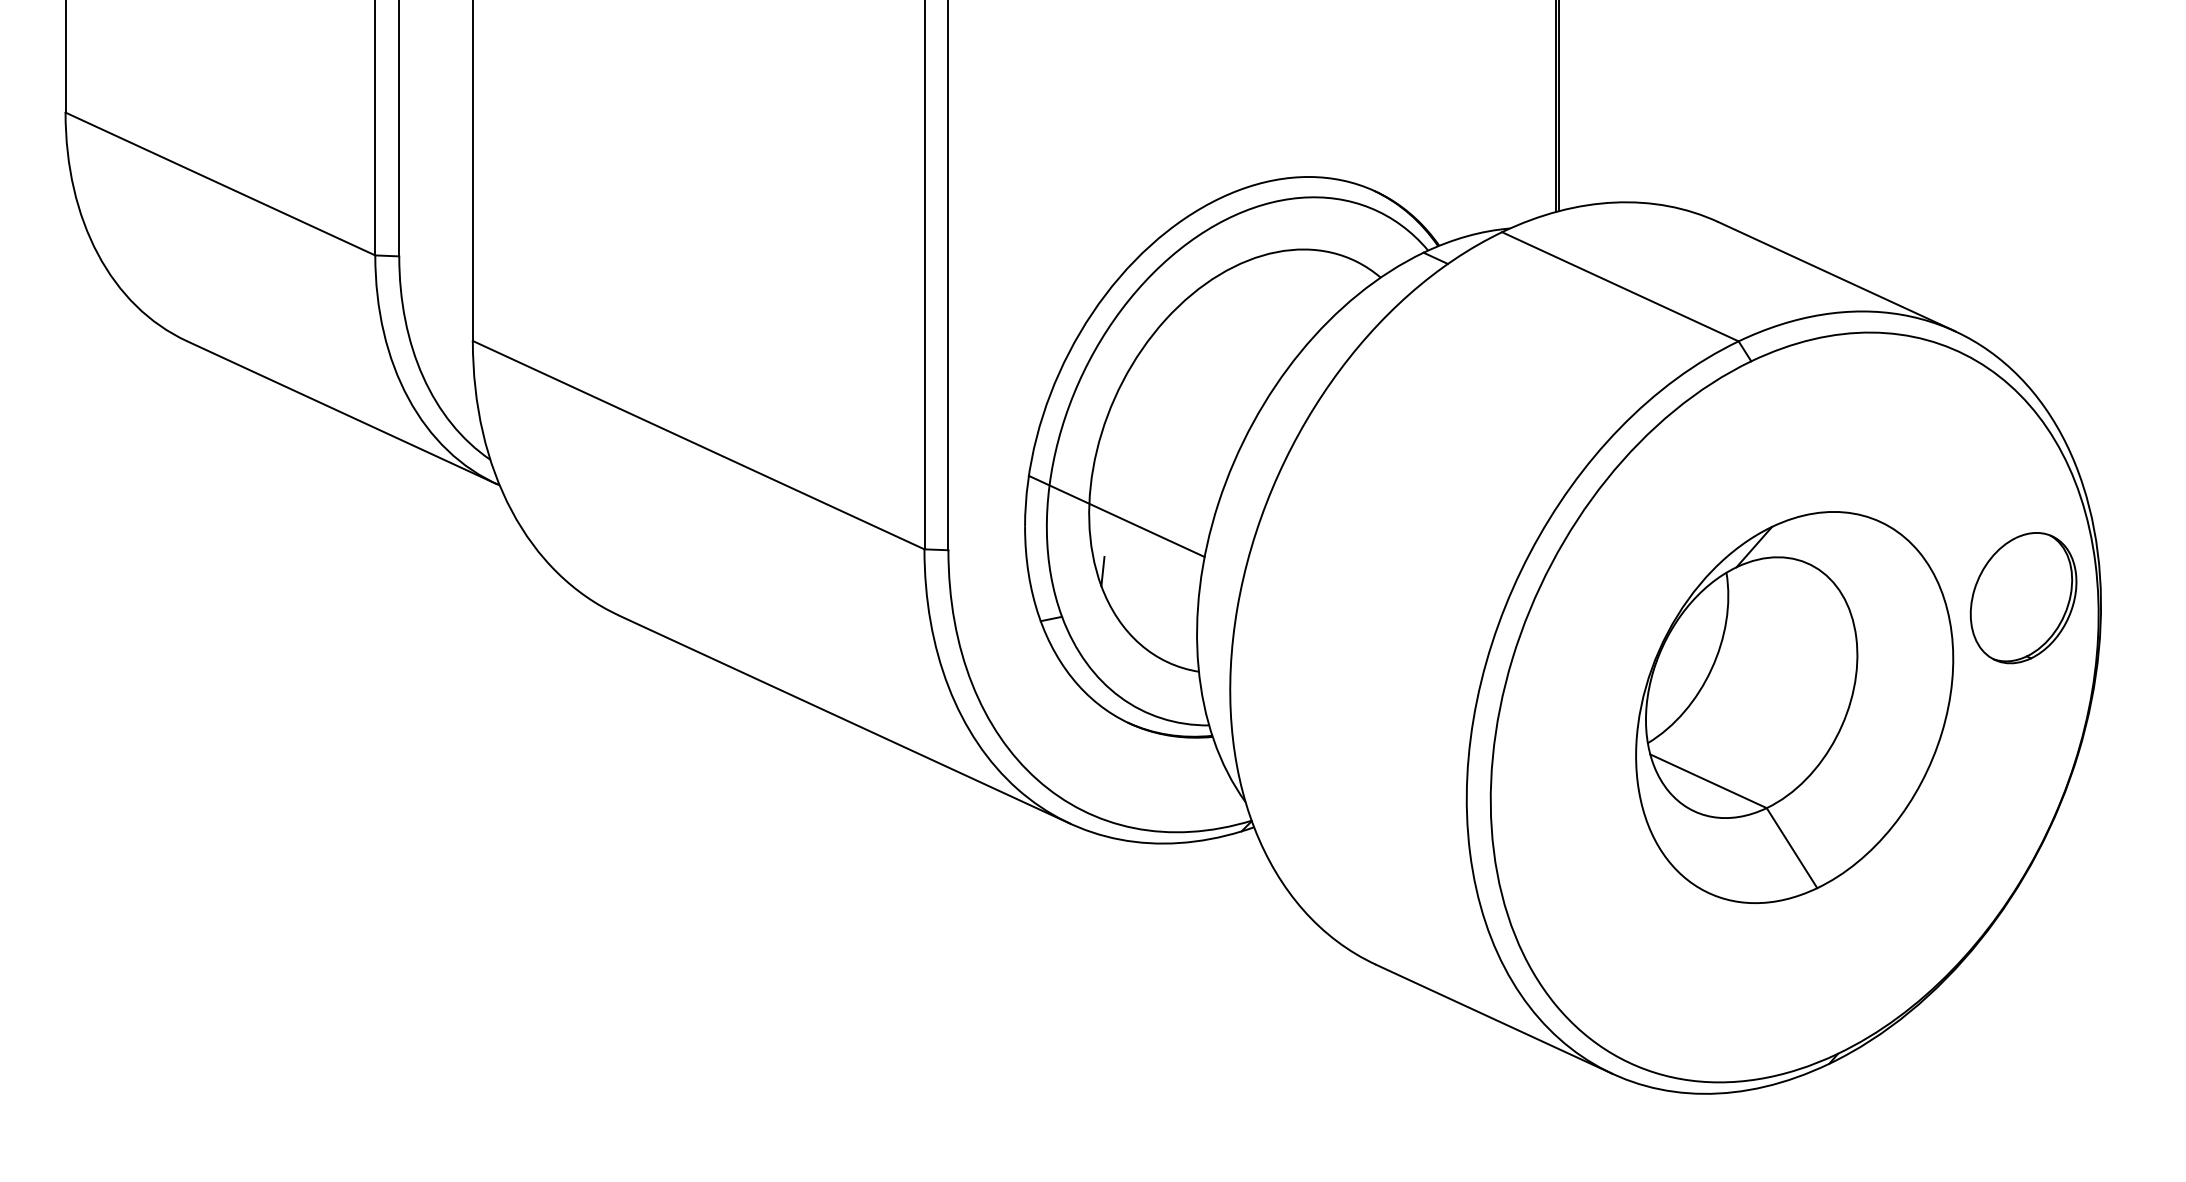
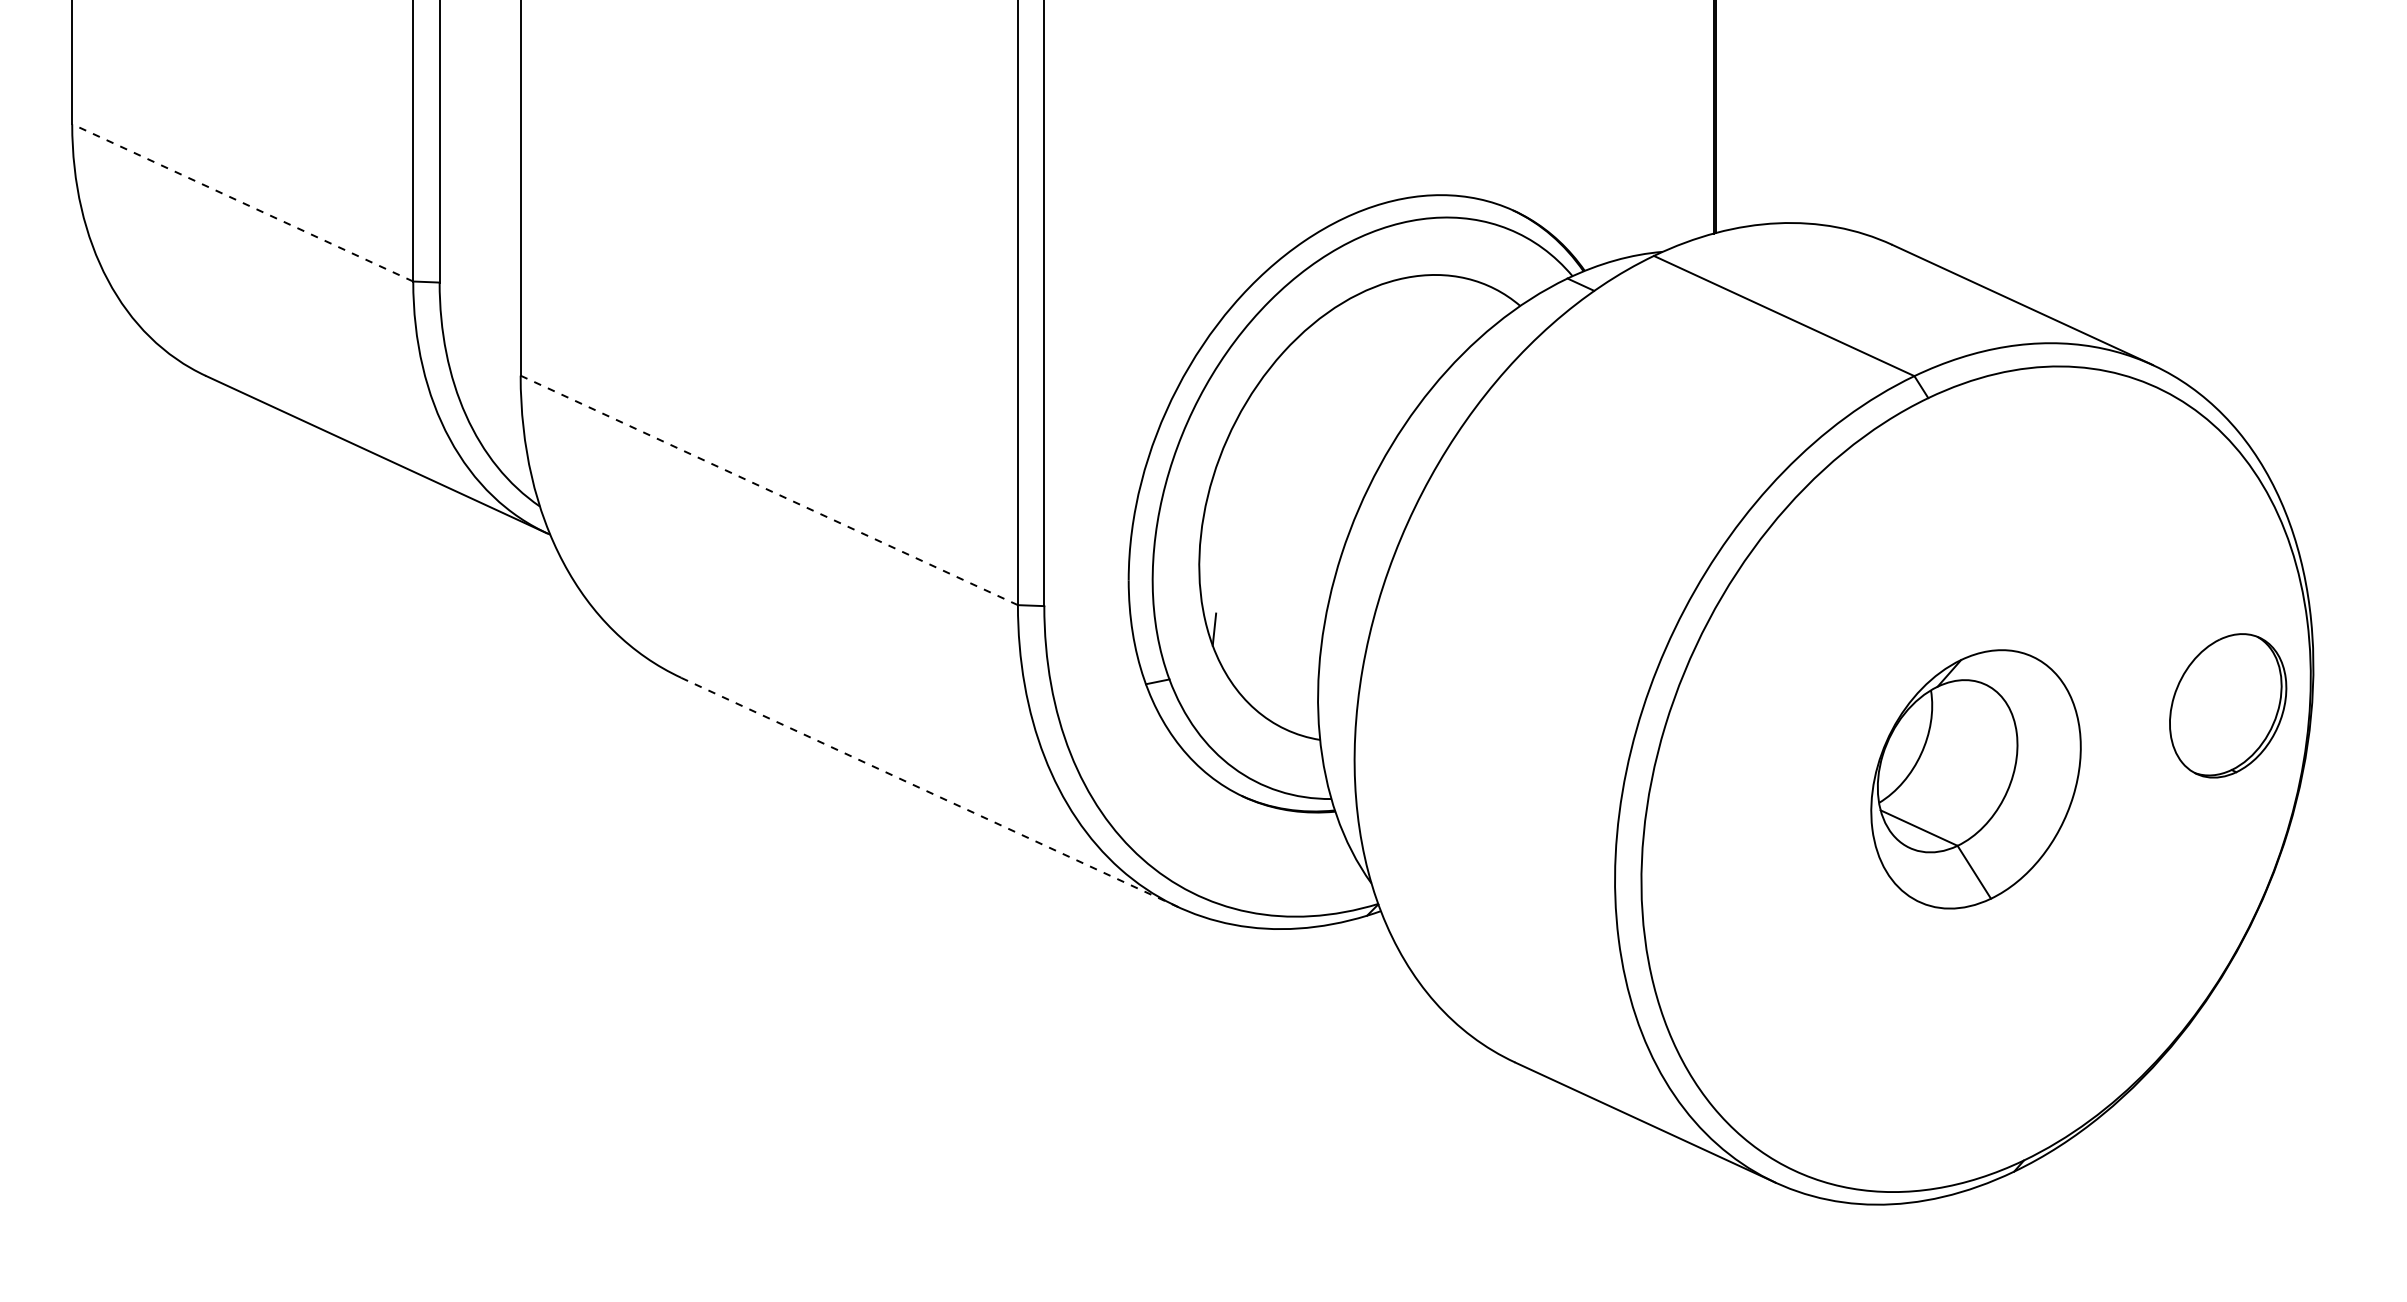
line: (220, 183) -> (242, 202), solid -> dashed
line: (698, 445) -> (769, 490), solid -> dashed
line: (1116, 516) -> (1229, 568), removed
part: (2023, 597) -> (2228, 705), moved
part: (1794, 707) -> (1975, 779), size x0.6
line: (844, 719) -> (929, 792), solid -> dashed

